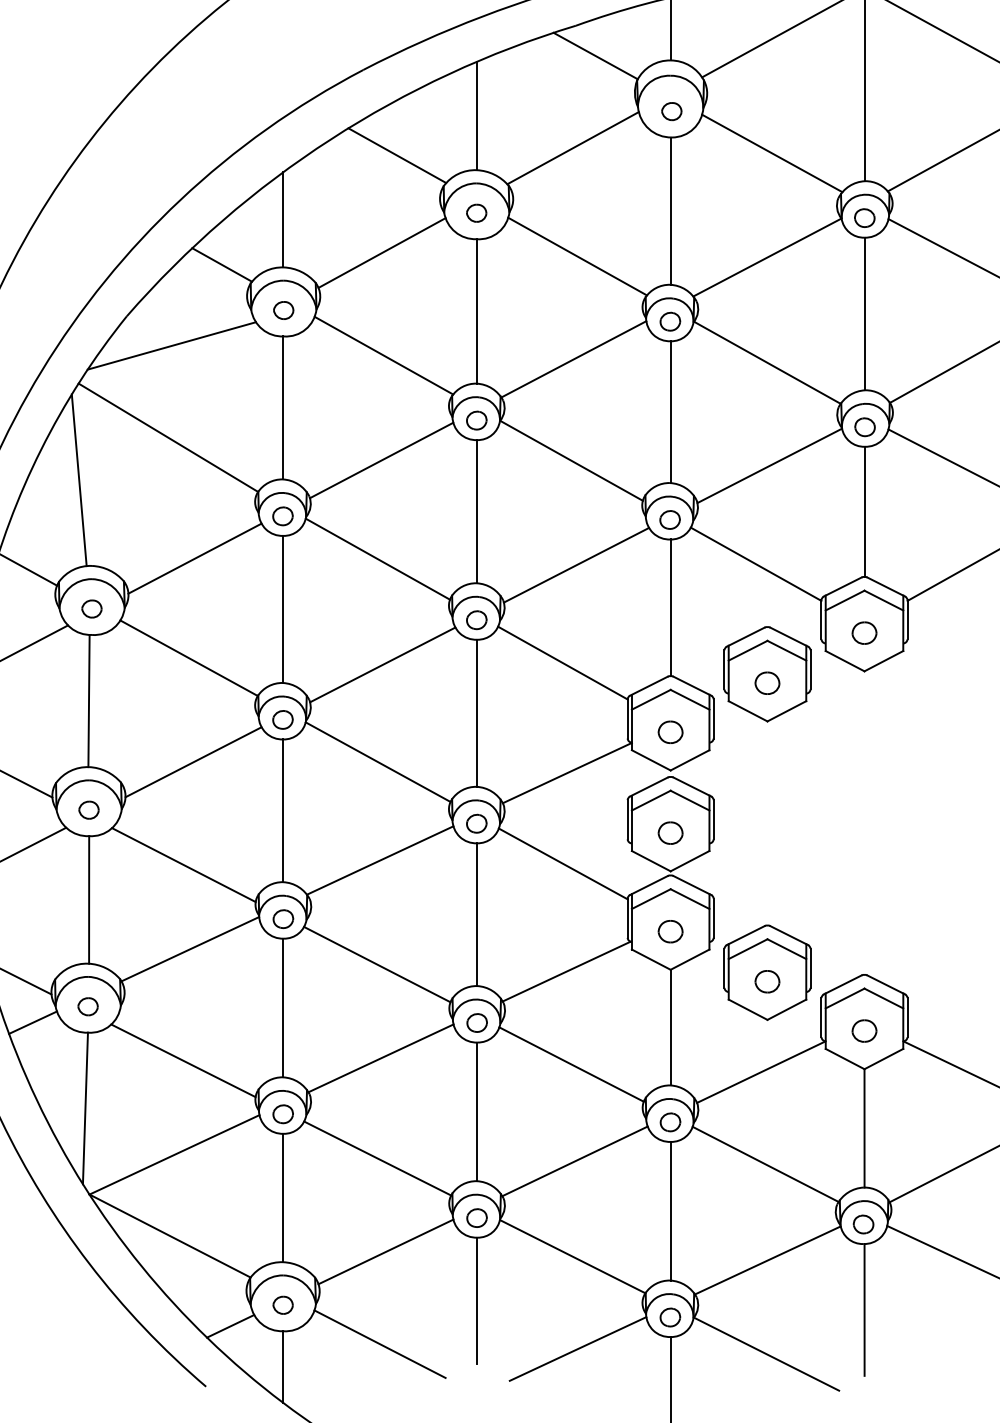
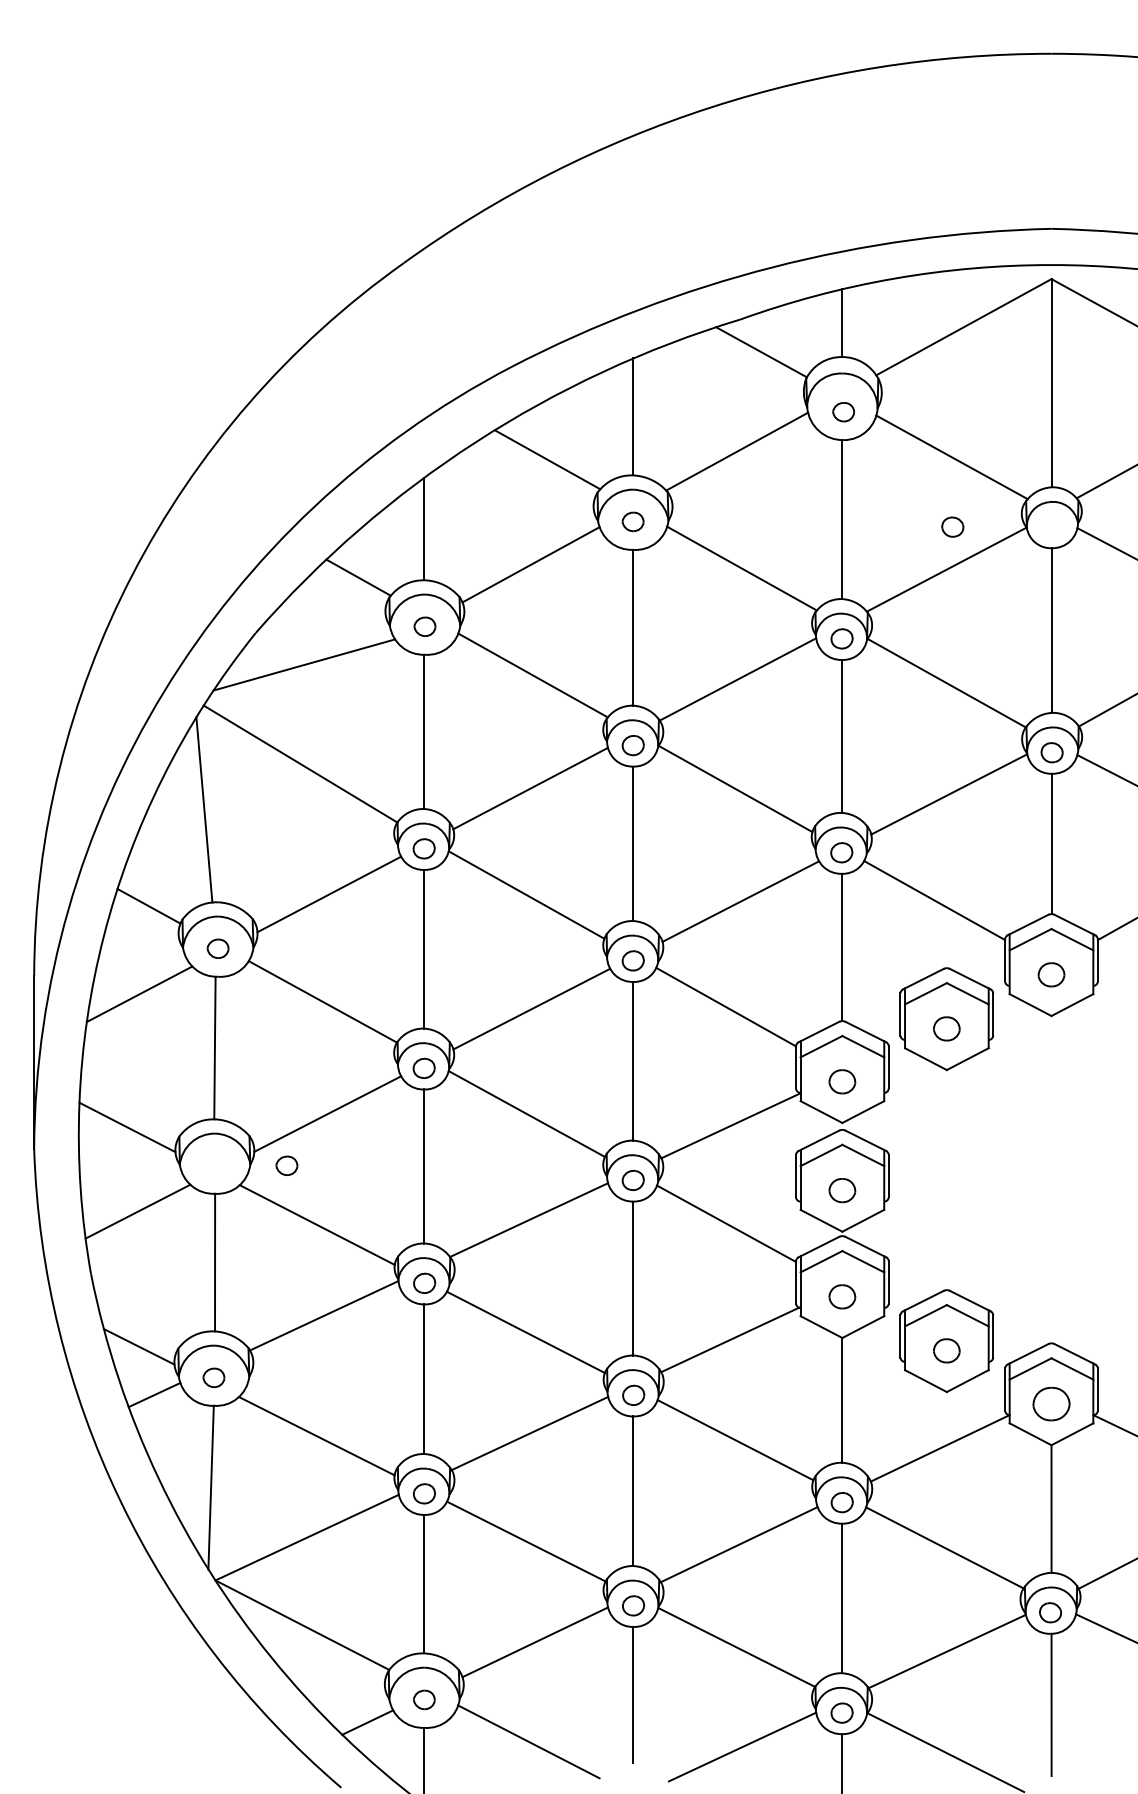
part: (864, 217) -> (952, 526), moved
part: (88, 809) -> (286, 1165), moved
part: (864, 1030) -> (1051, 1403), size x1.4

